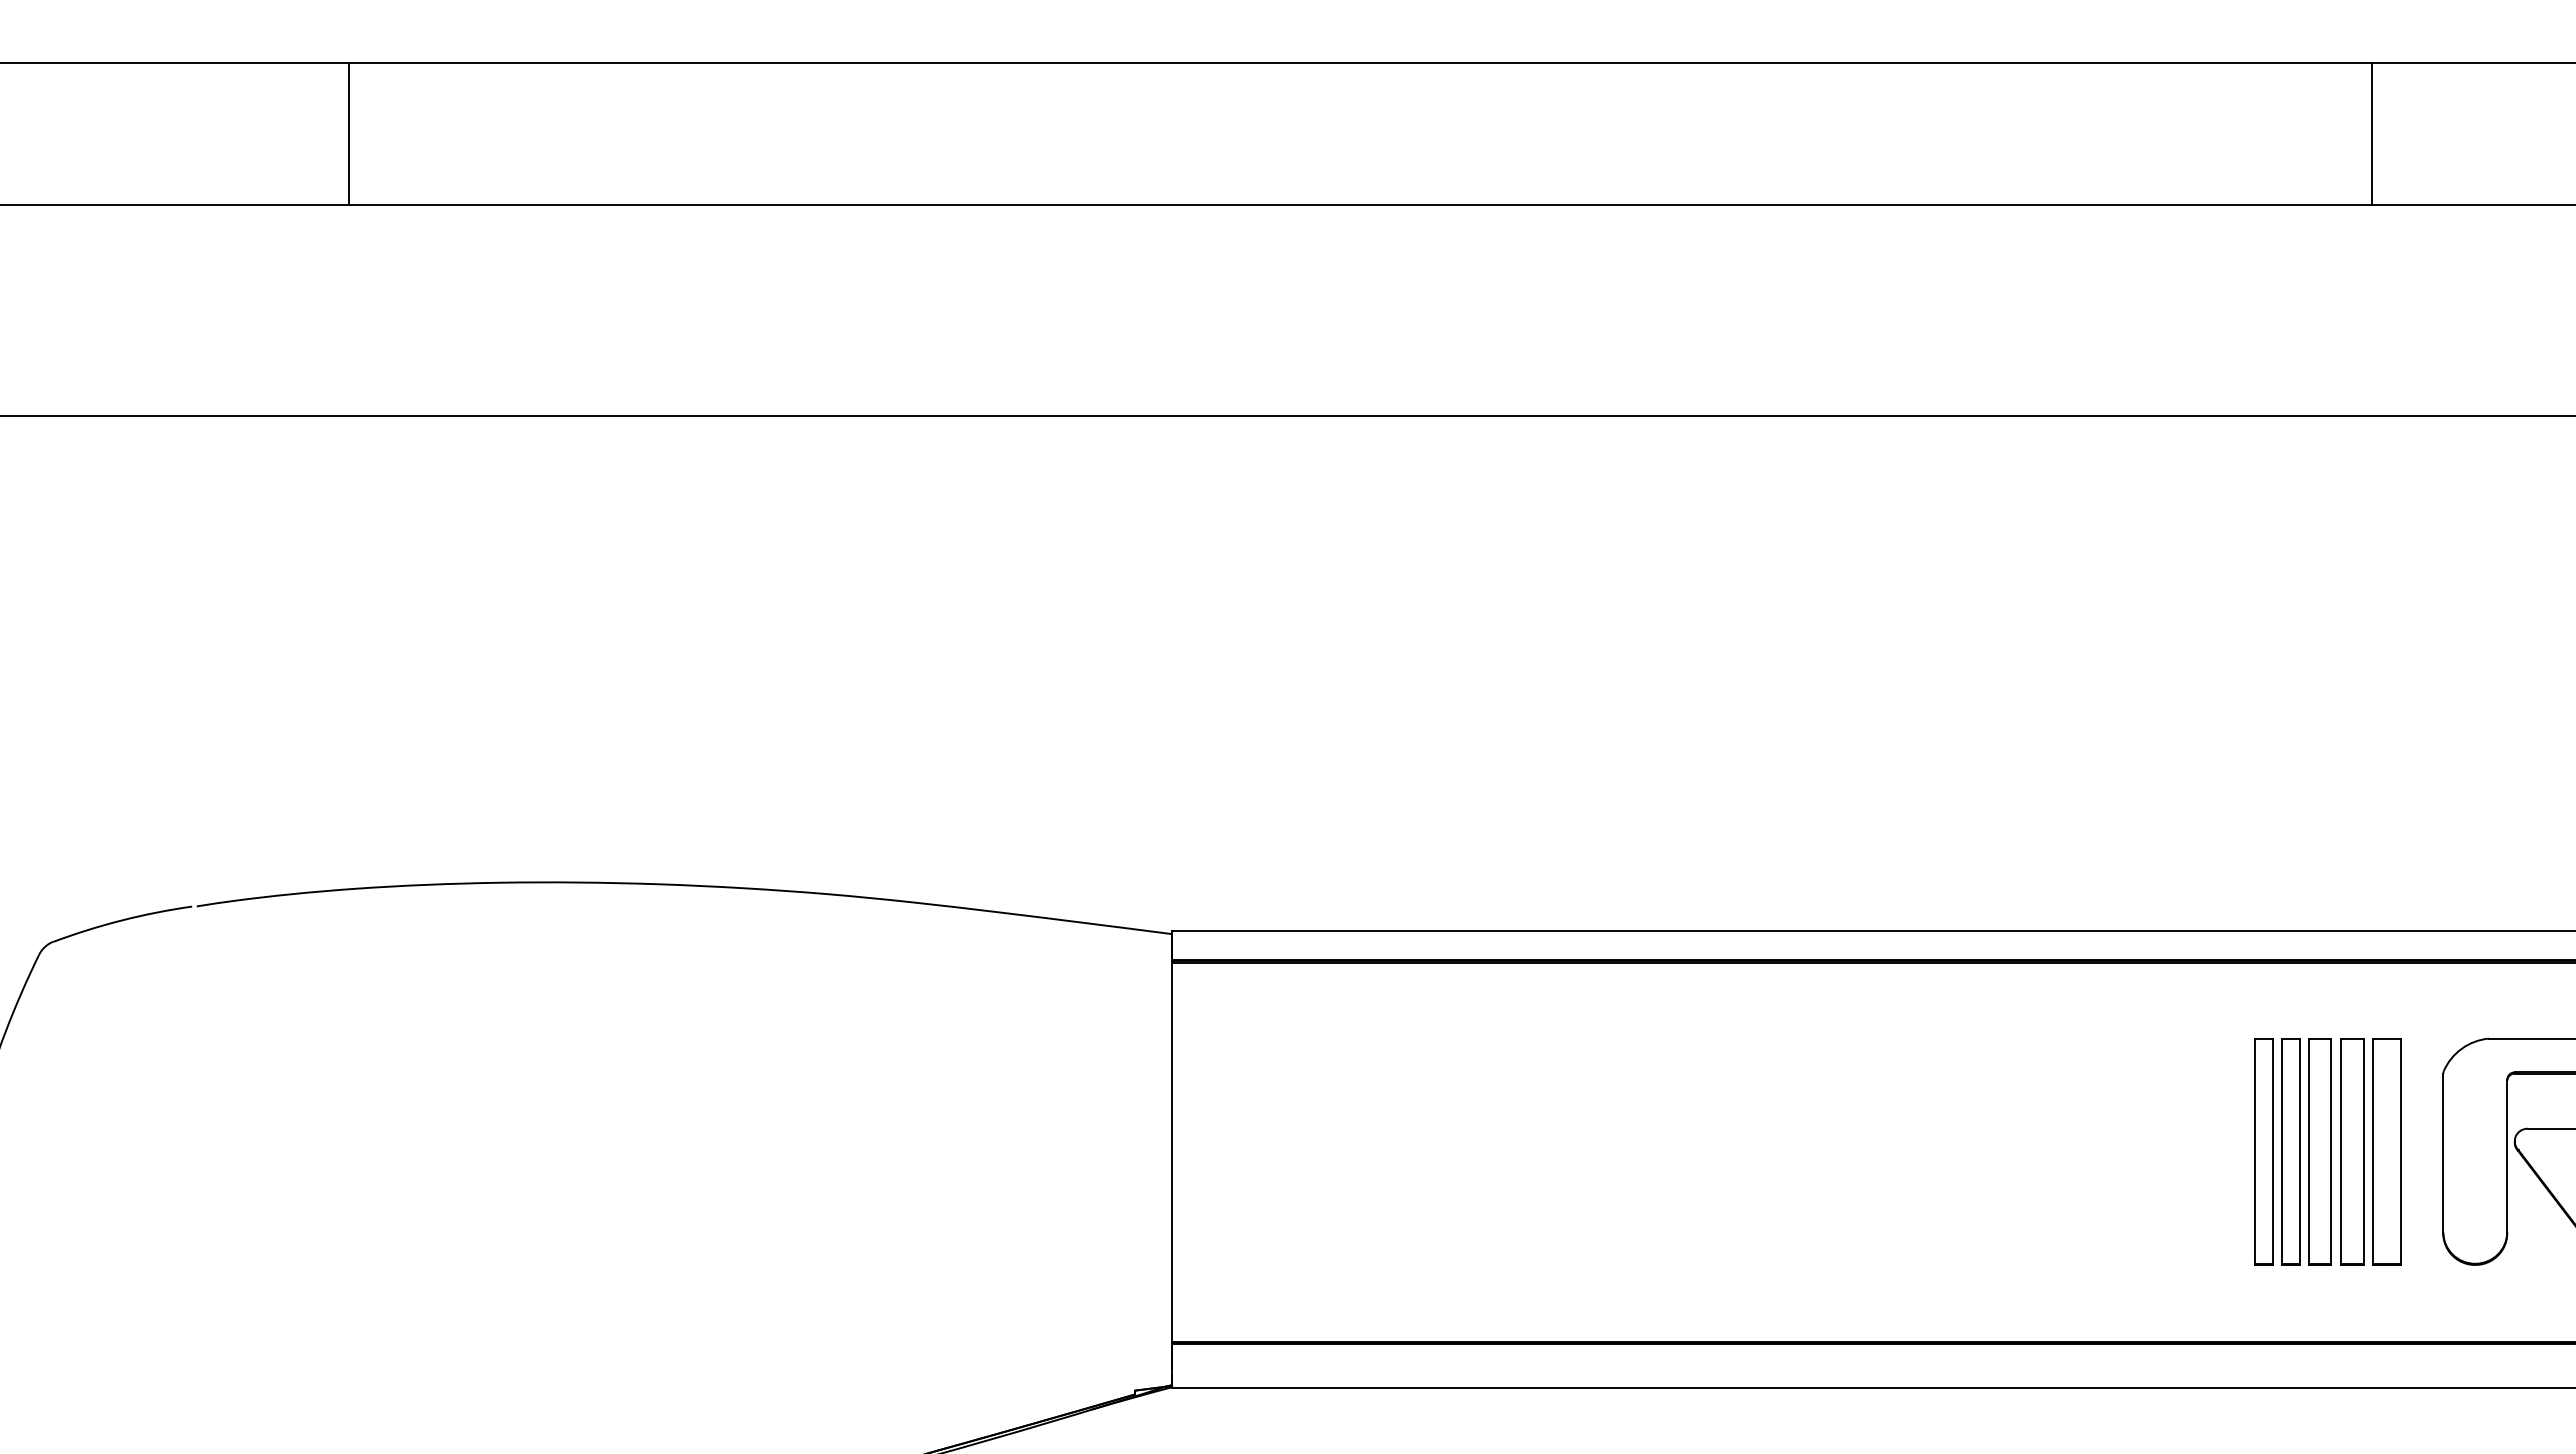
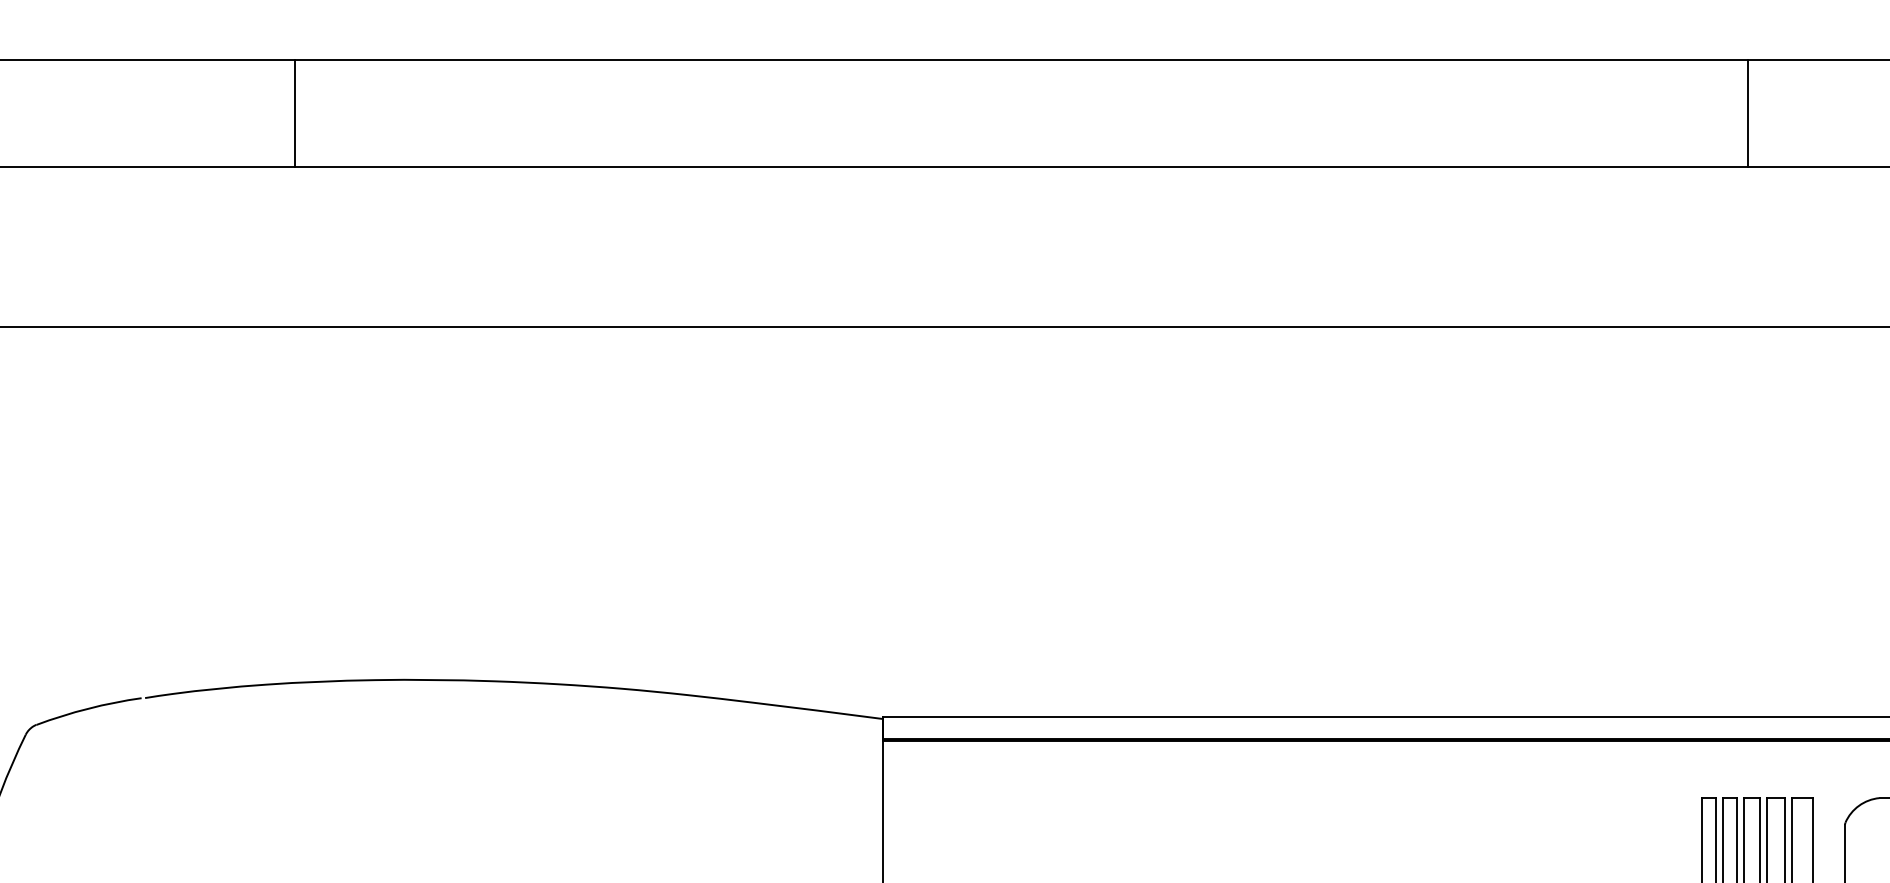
line: (349, 133) -> (295, 113), moved
line: (2371, 133) -> (1747, 113), moved

